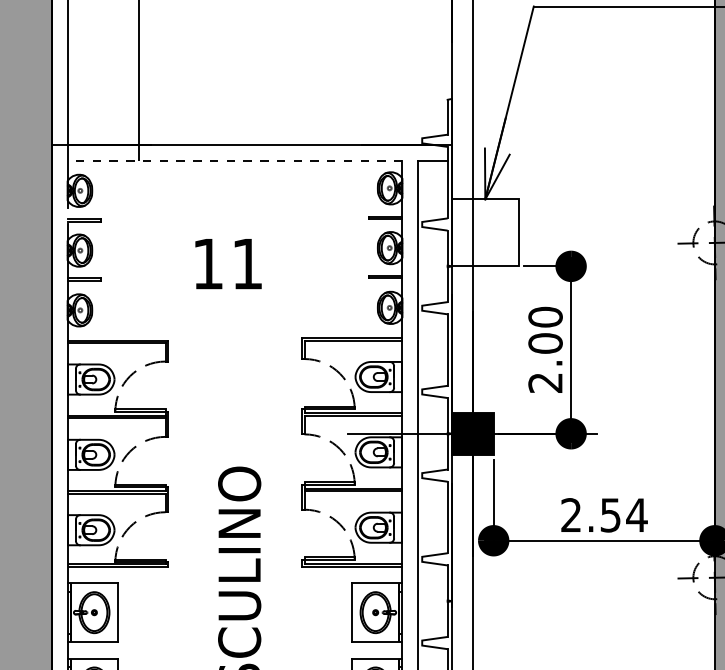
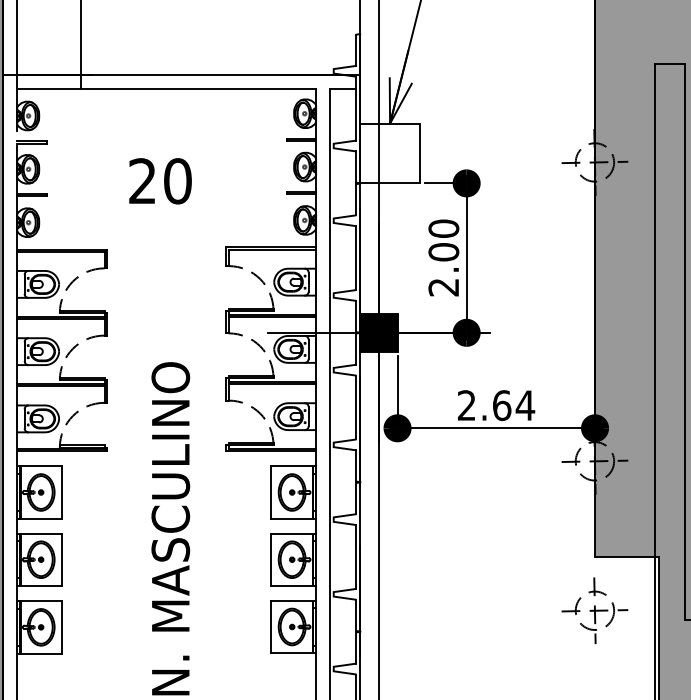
line: (234, 161) -> (166, 89), dashed -> solid
text: (228, 264) -> (160, 181), 11 -> 20
text: (611, 515) -> (502, 405), 2.54 -> 2.64

